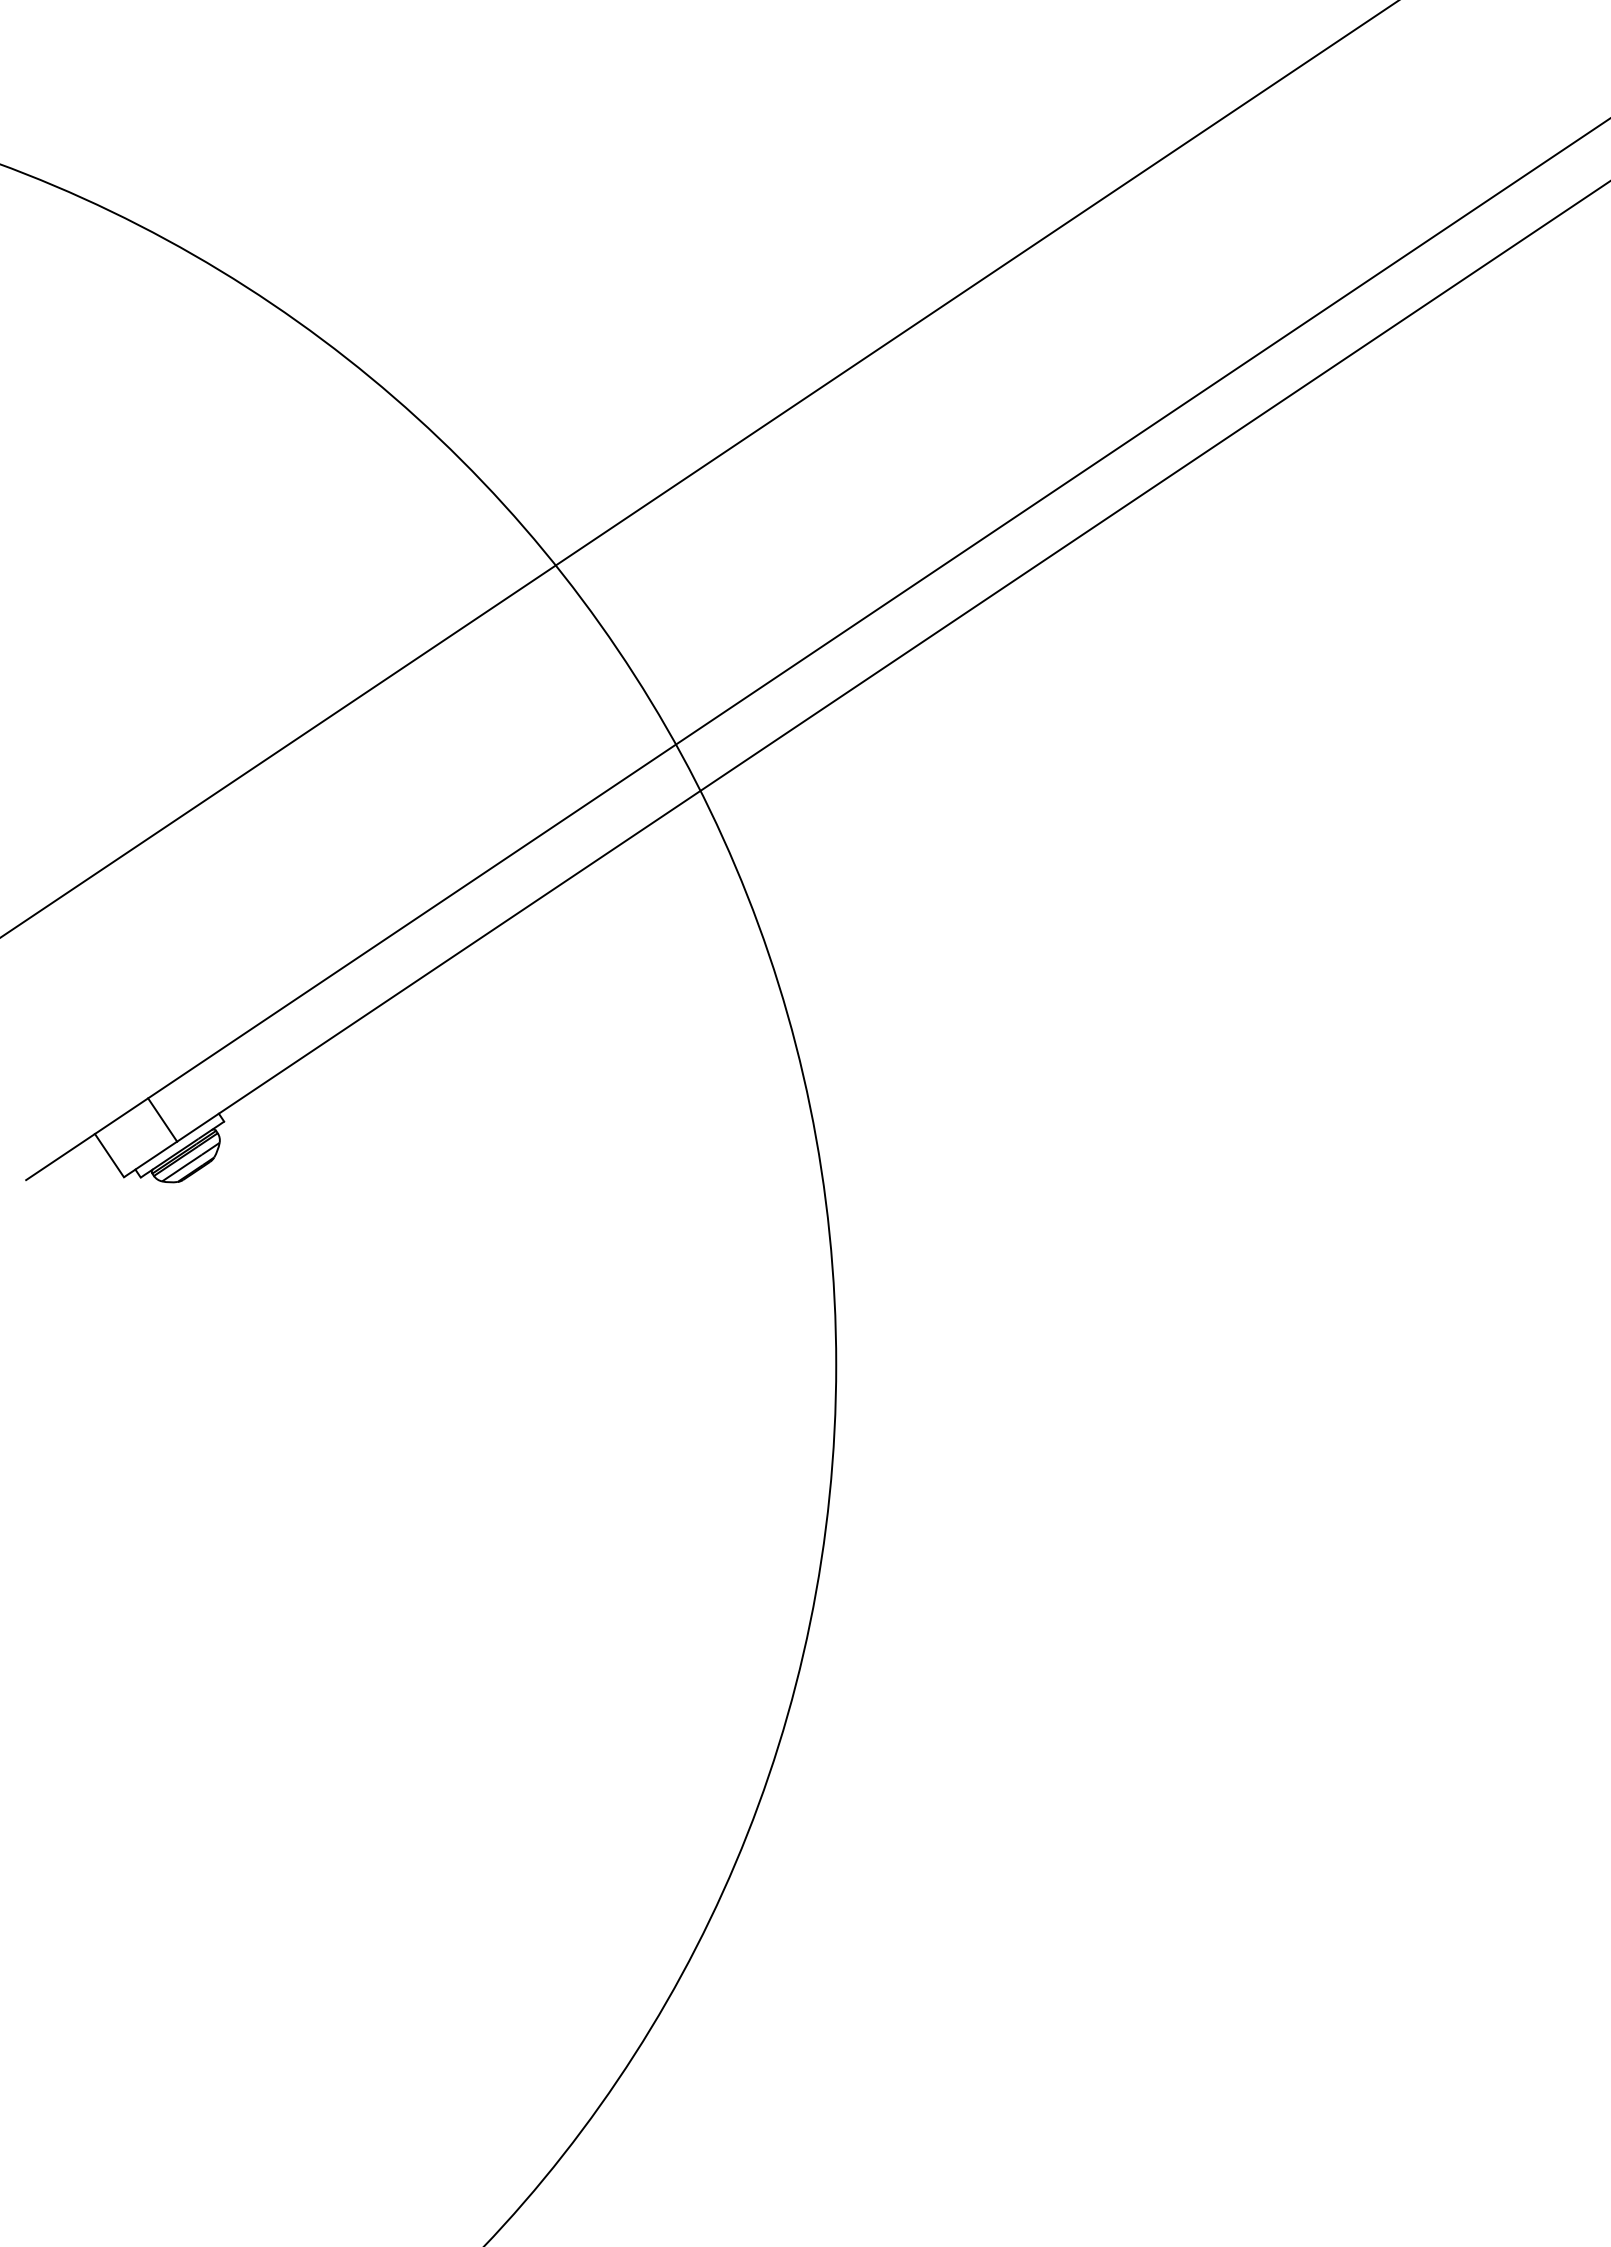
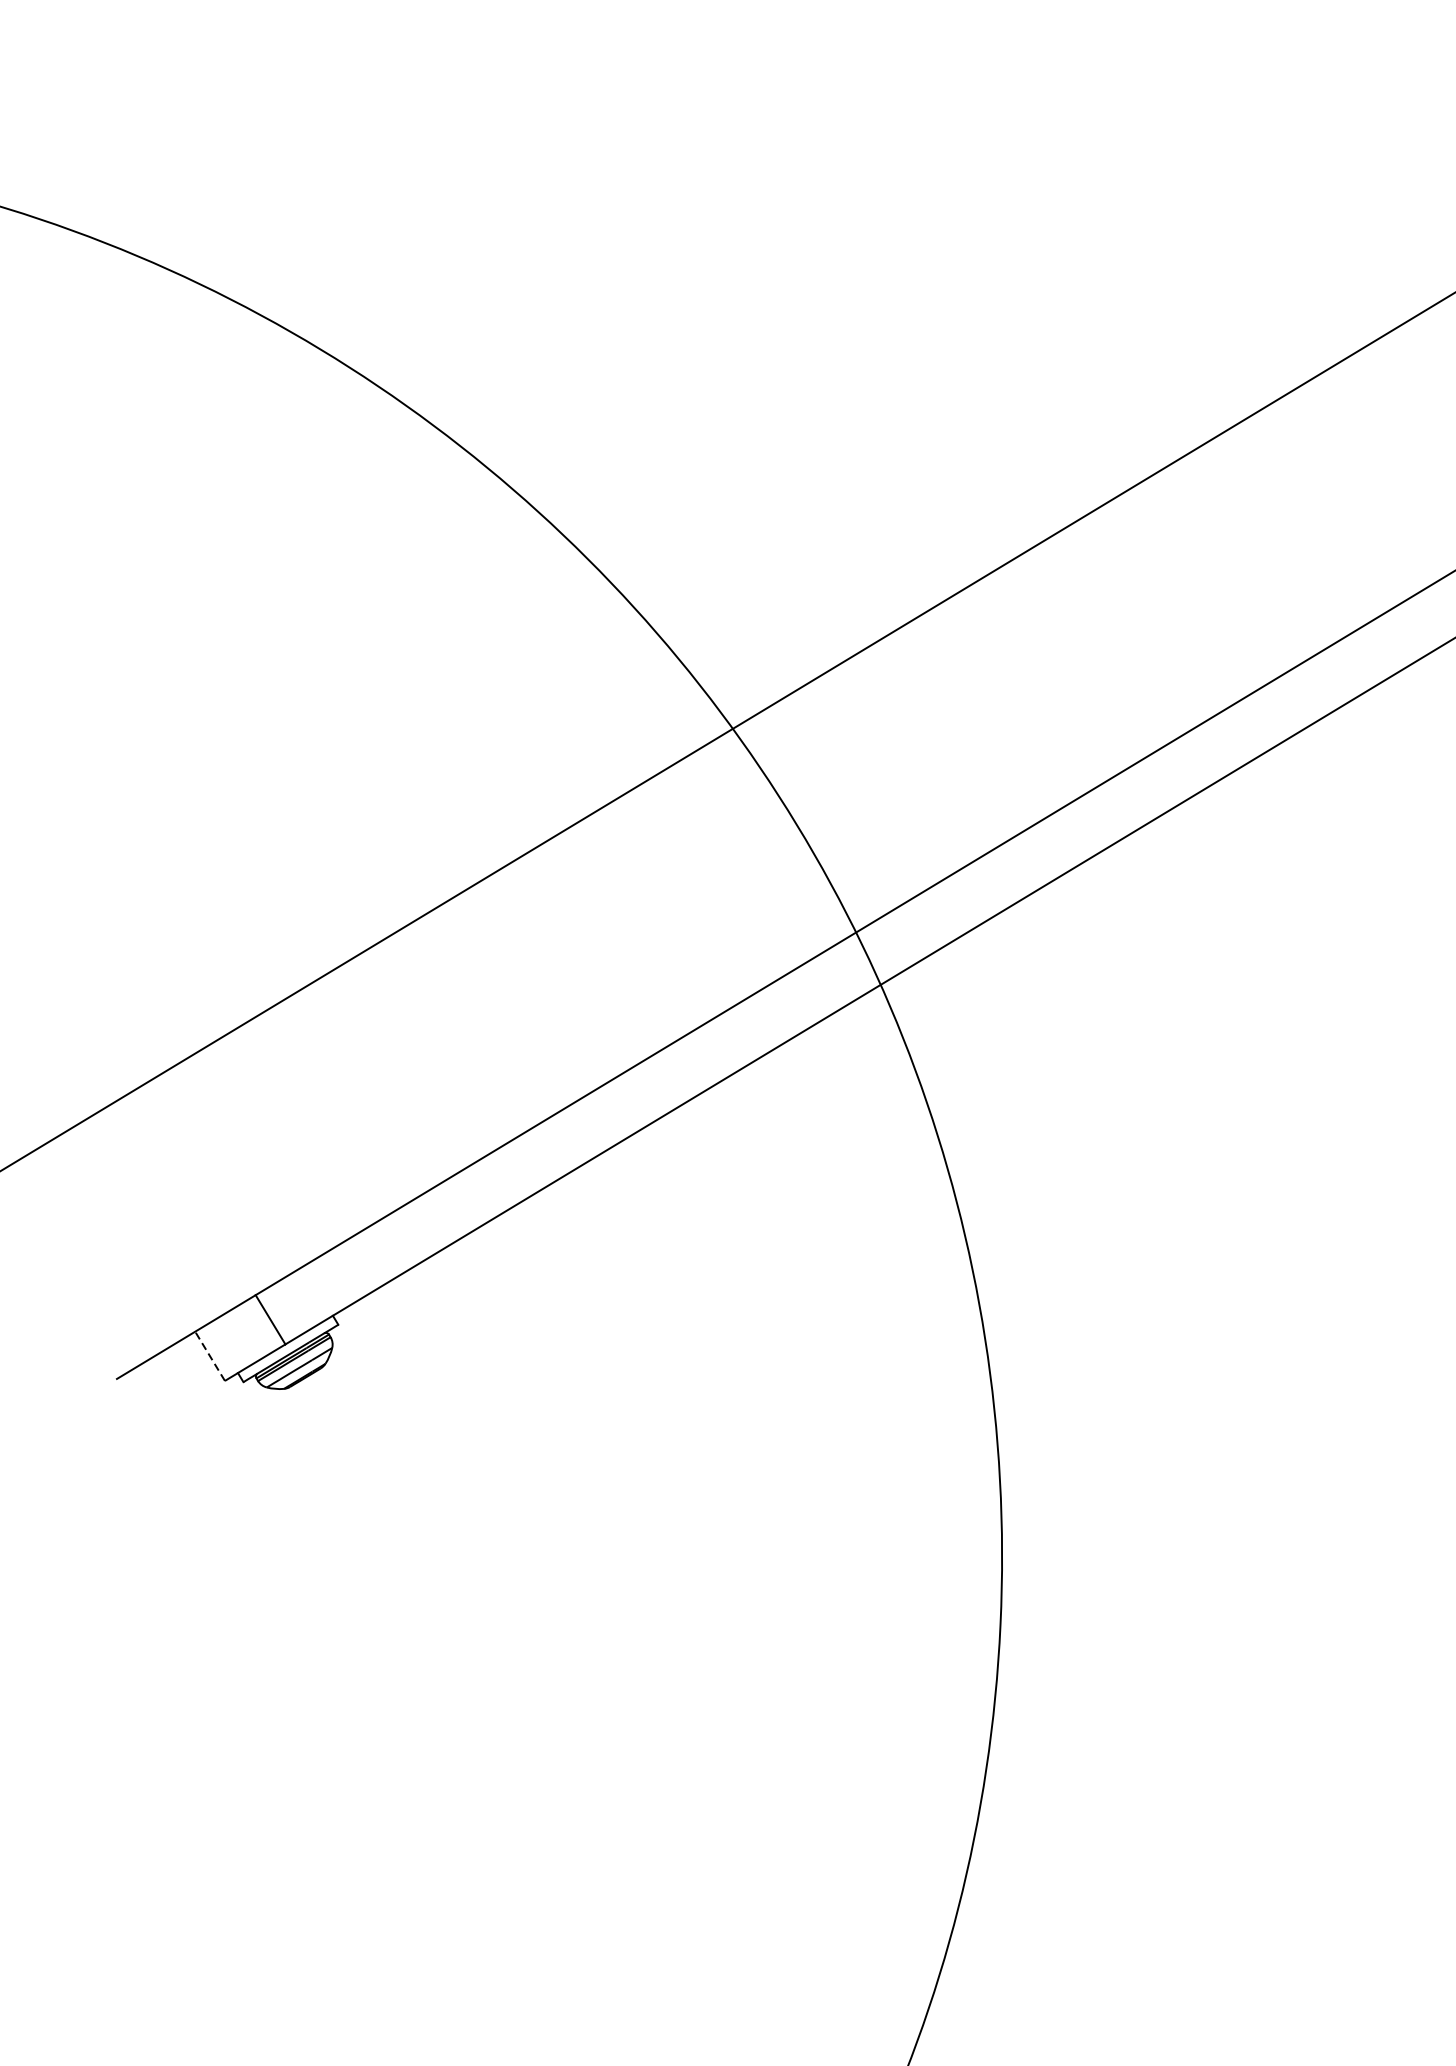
line: (109, 1155) -> (210, 1356), solid -> dashed

